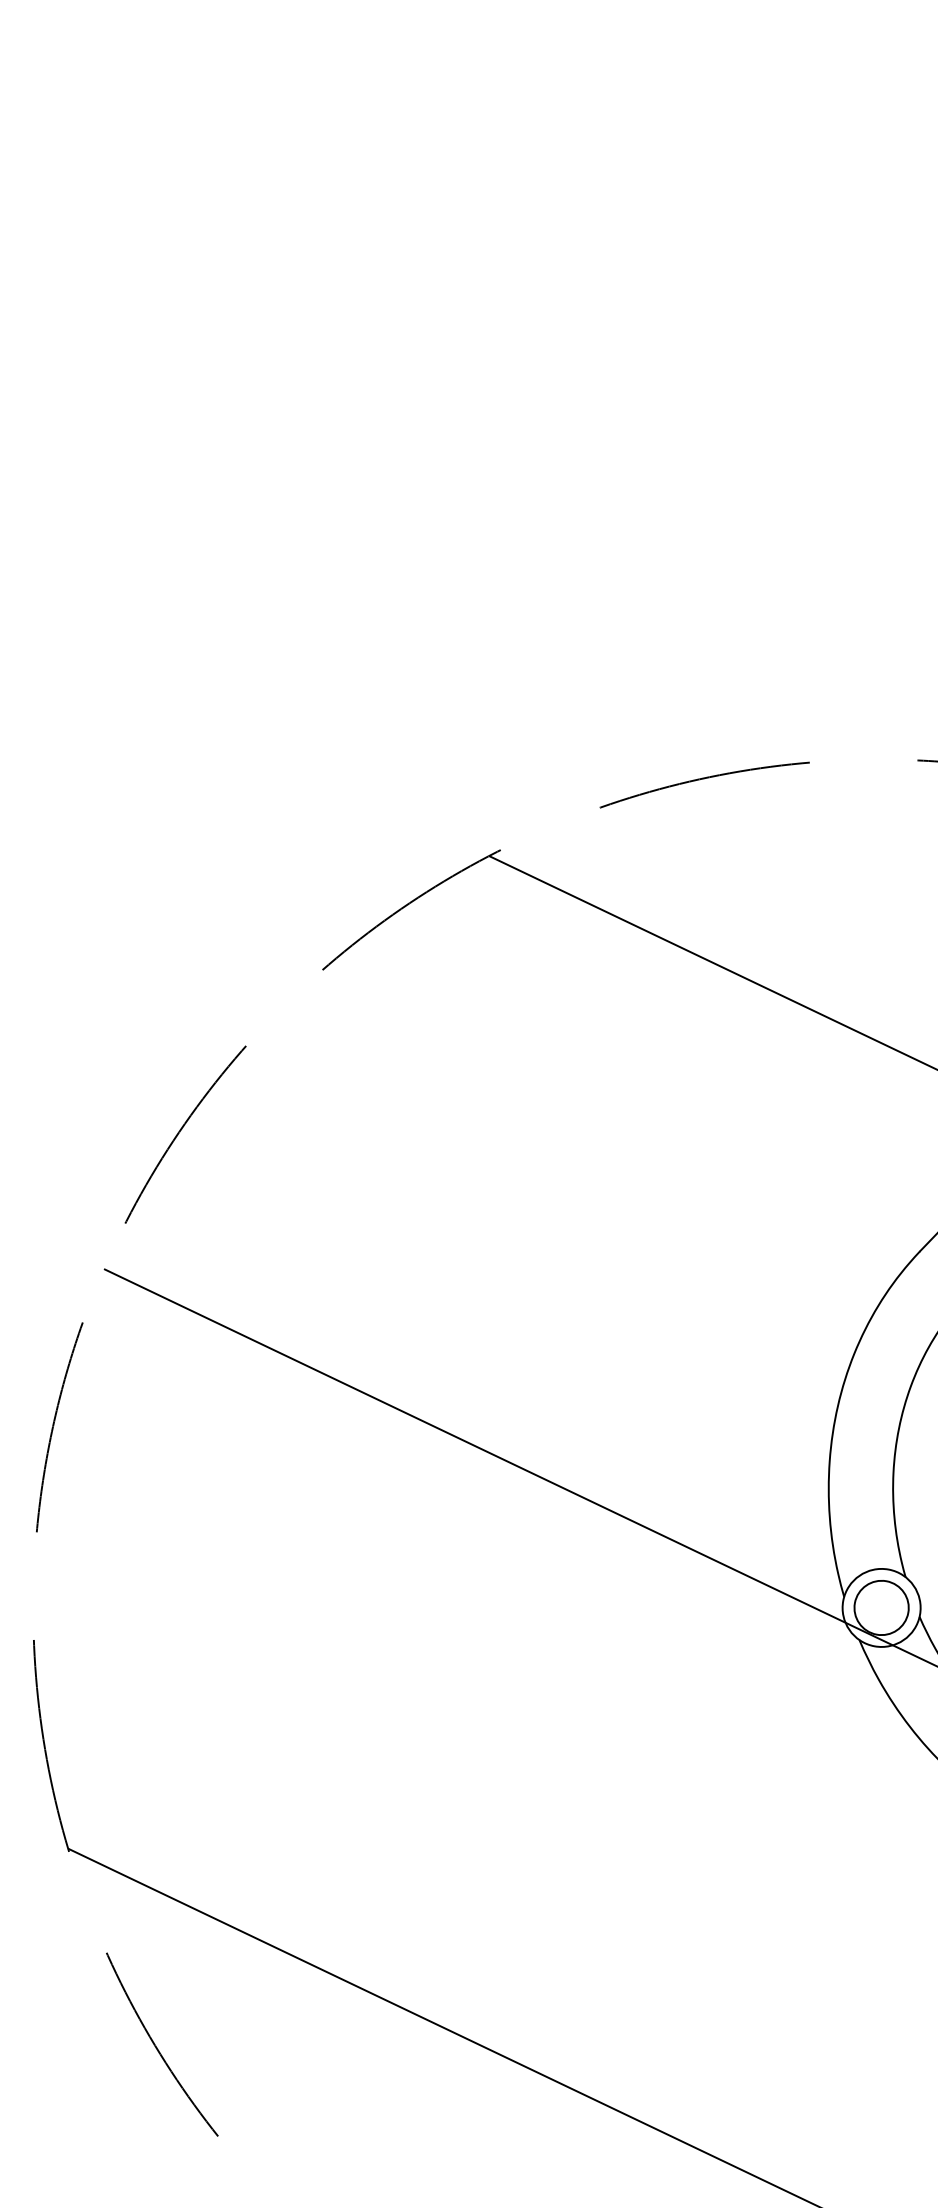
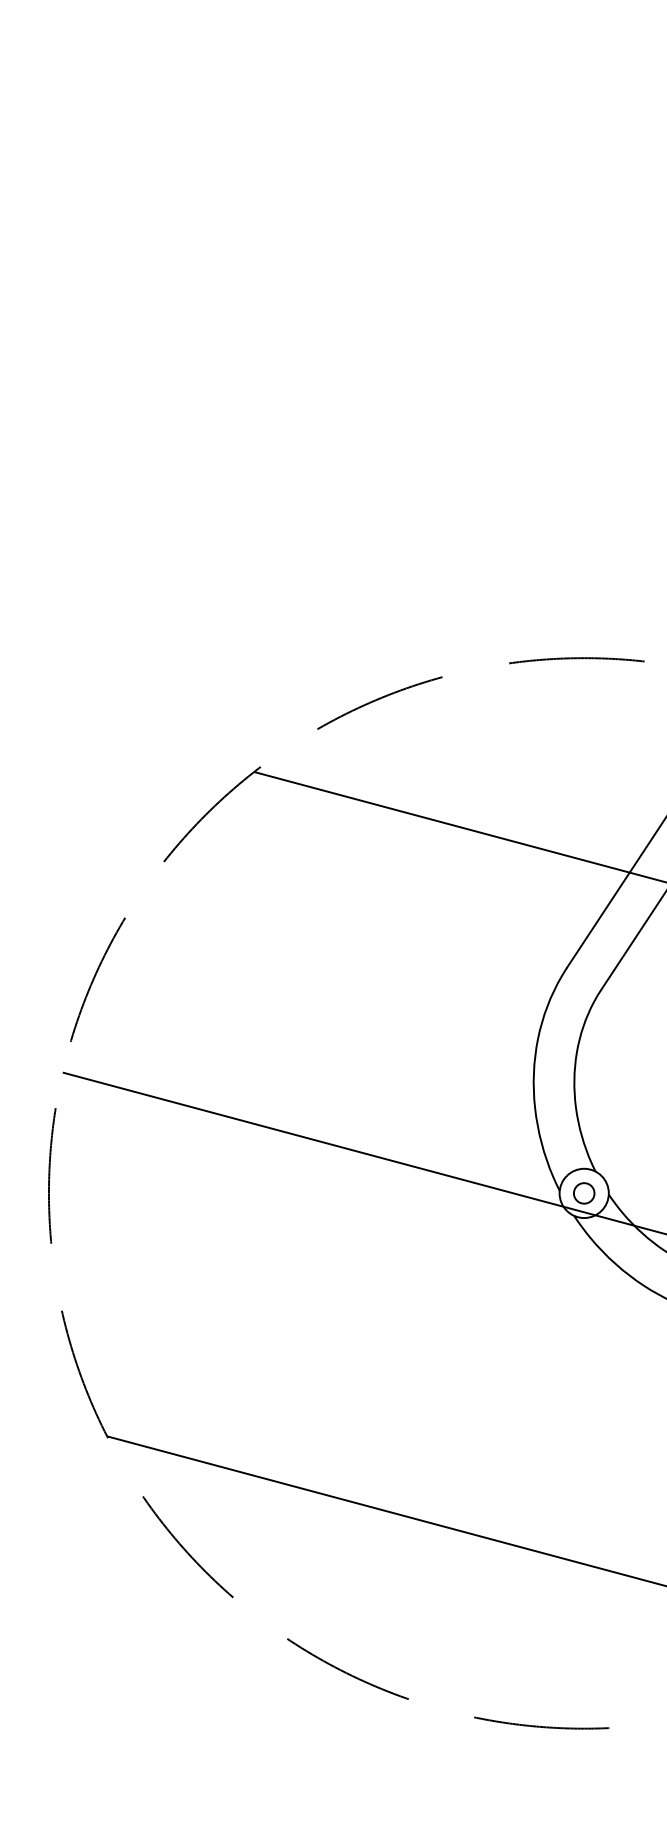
circle: (882, 1608) -> (584, 1193), size x0.6

